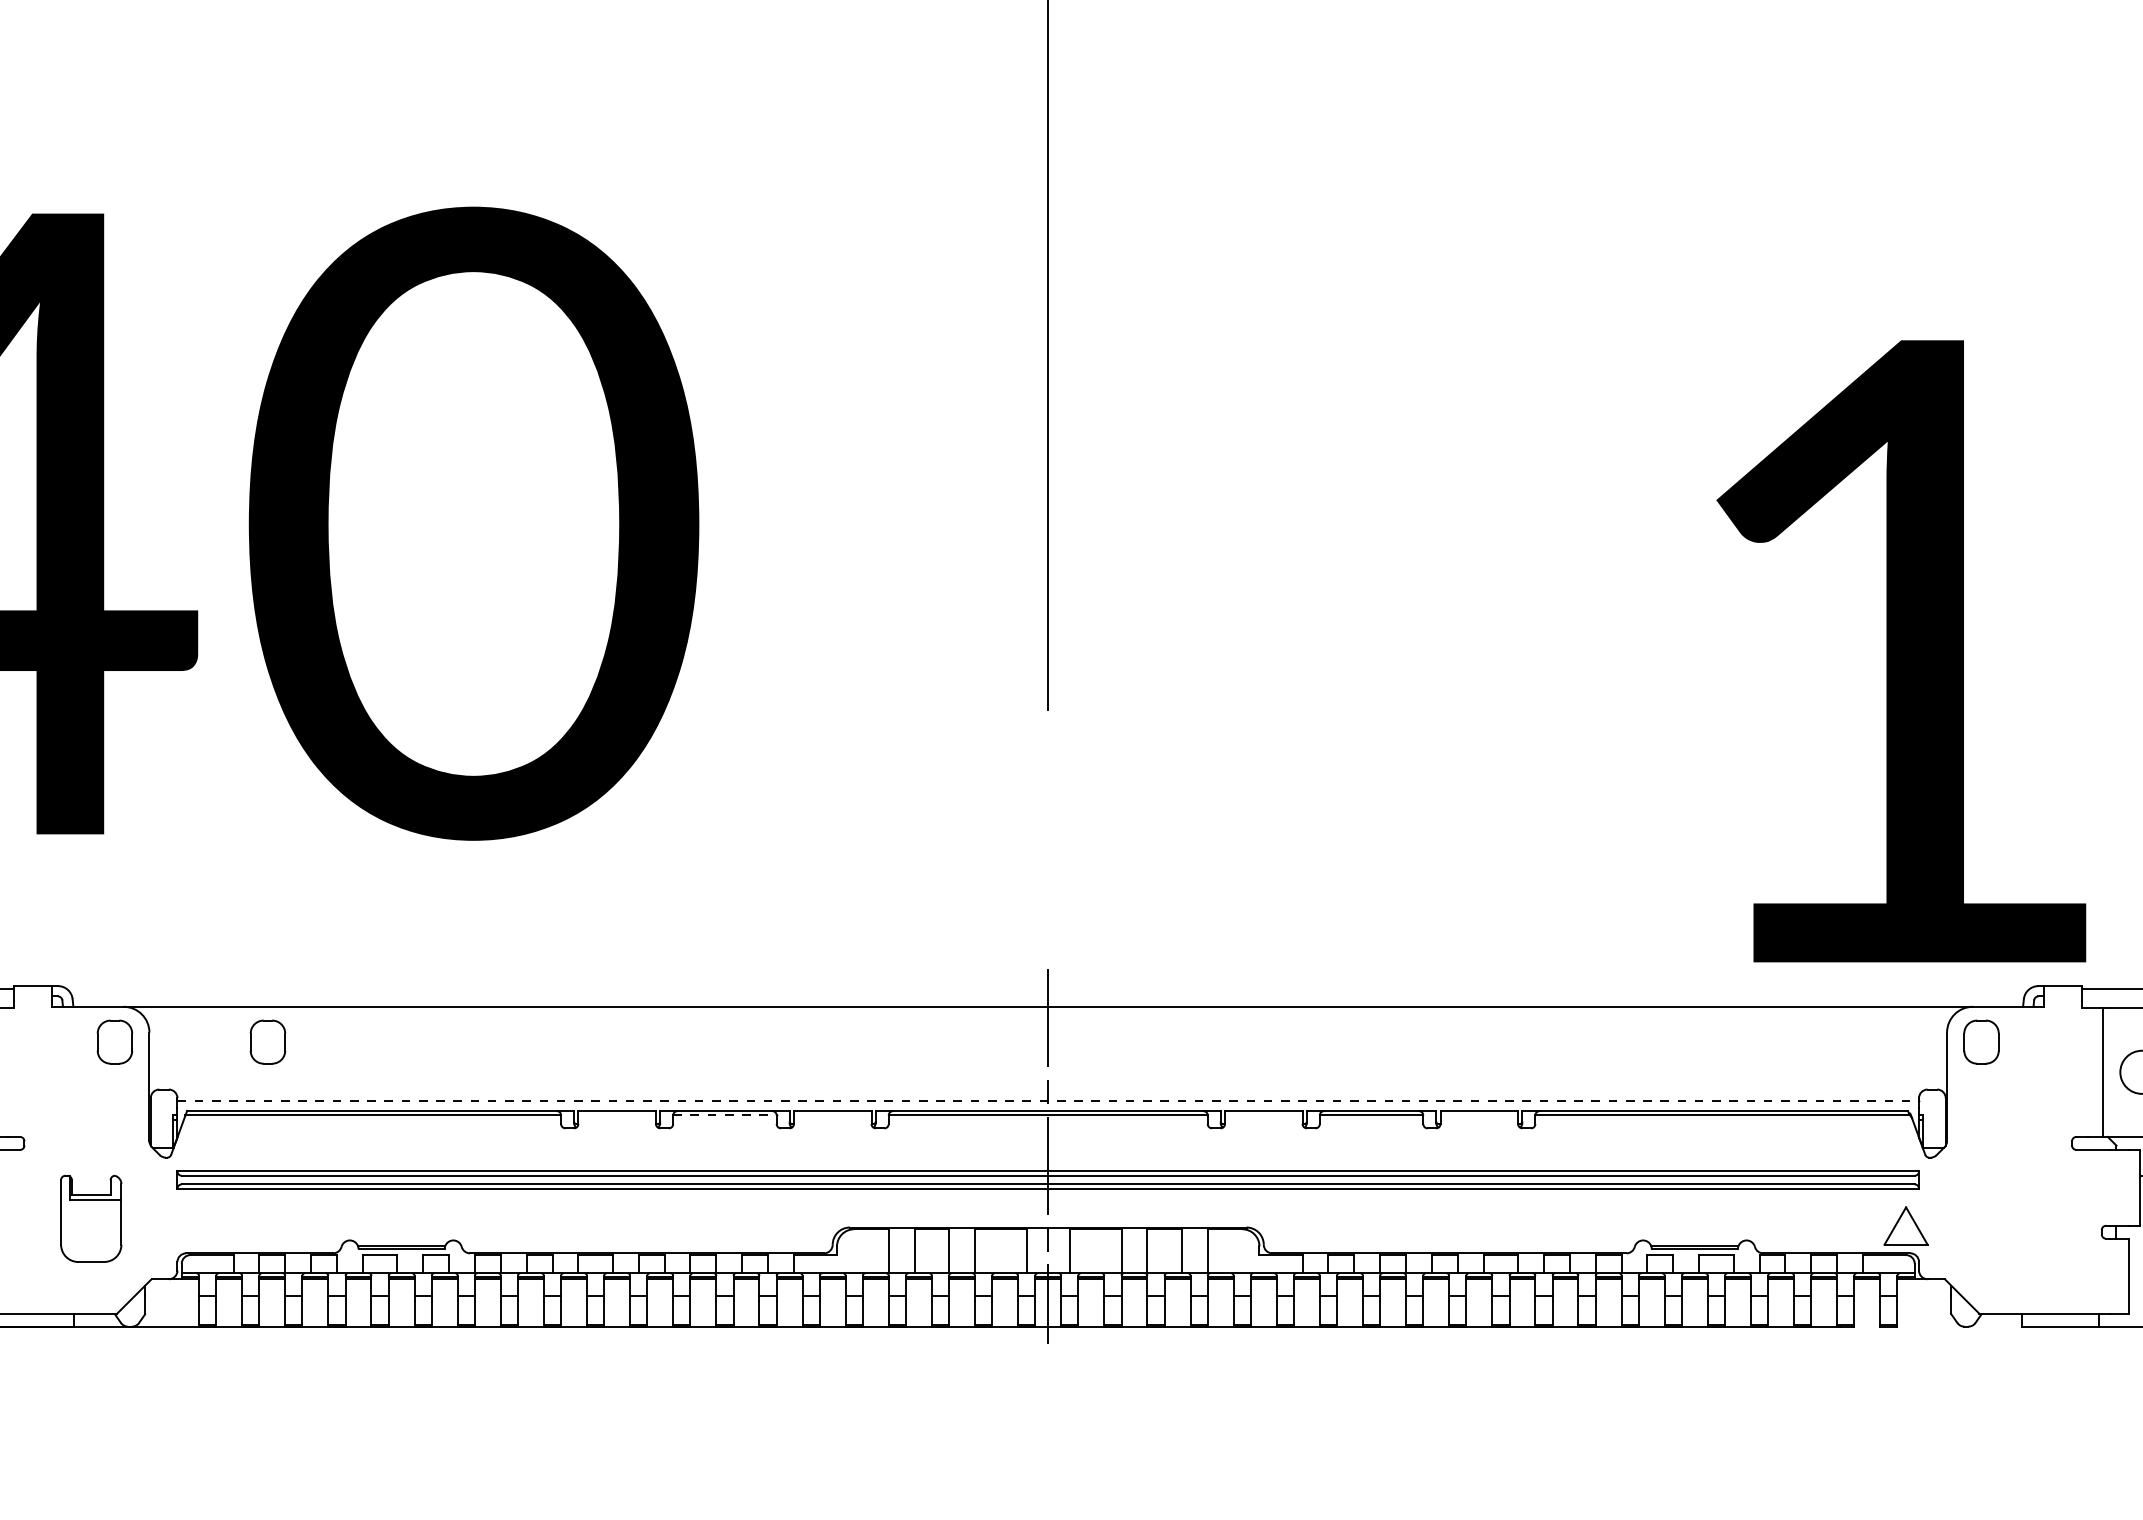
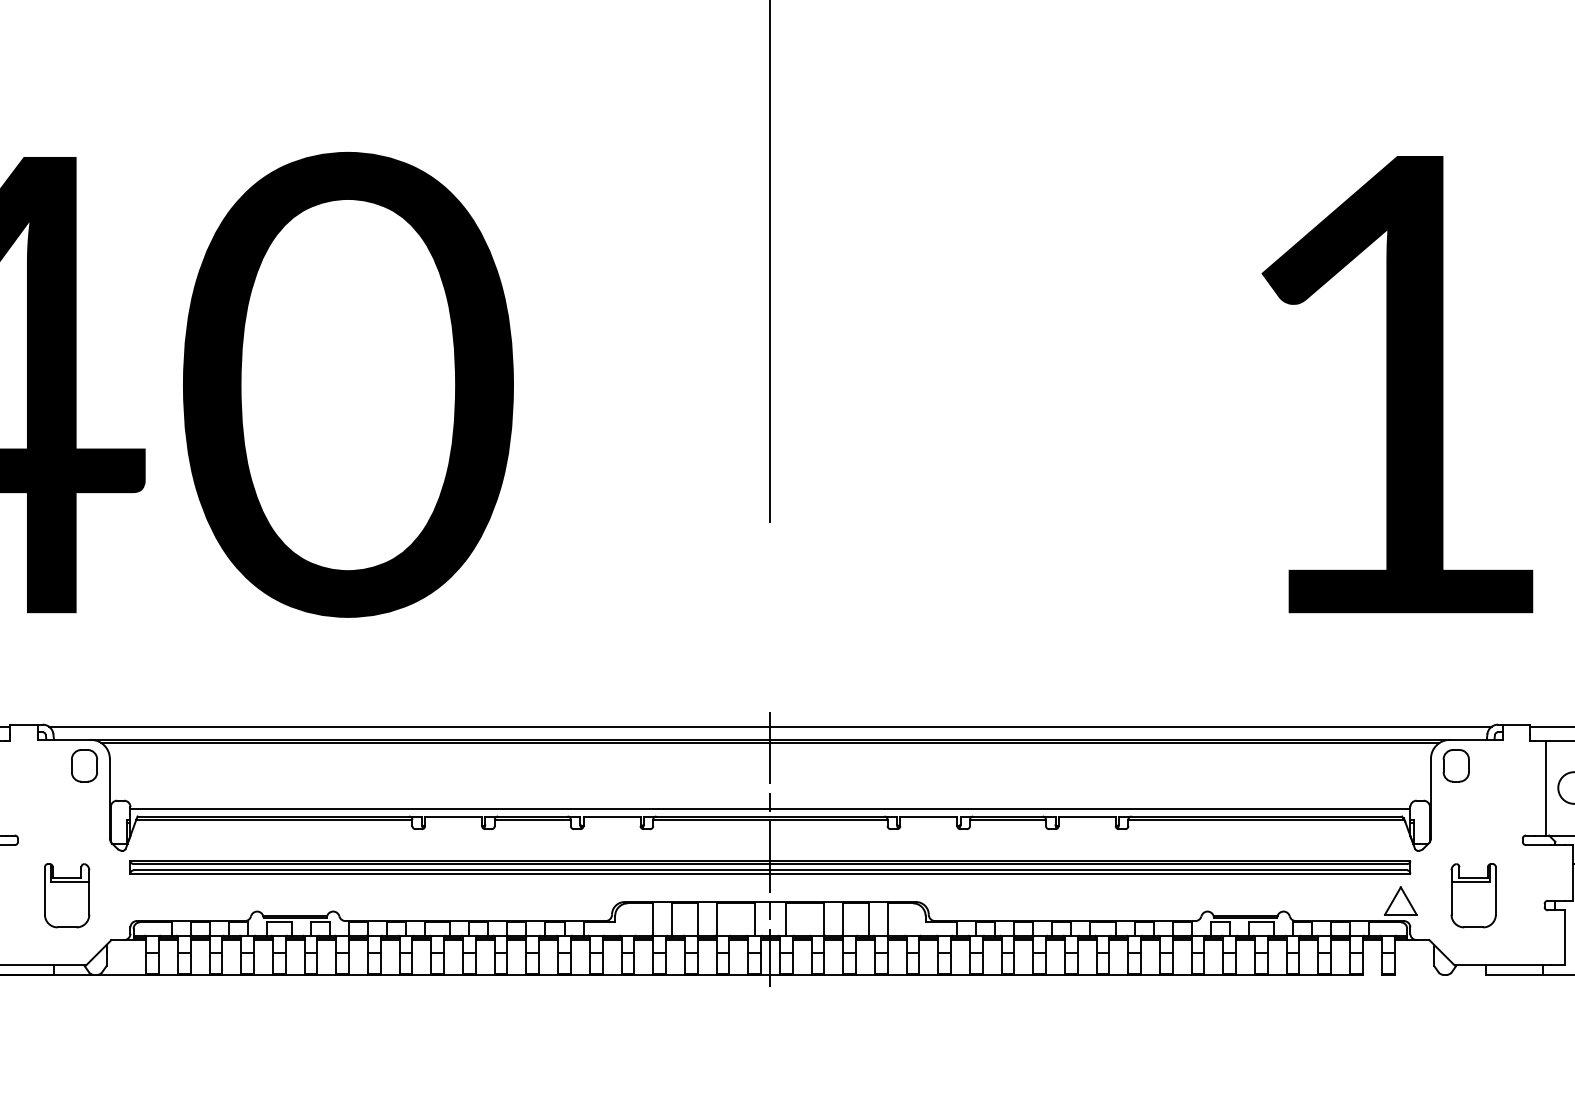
text: (1901, 651) -> (1397, 384), moved
line: (1048, 988) -> (770, 726), added
line: (1047, 1011) -> (769, 743), added
part: (267, 1041) -> (196, 765), removed
line: (1048, 1100) -> (770, 808), dashed -> solid
line: (724, 1115) -> (532, 819), dashed -> solid
part: (2005, 1218) -> (1473, 895), added

